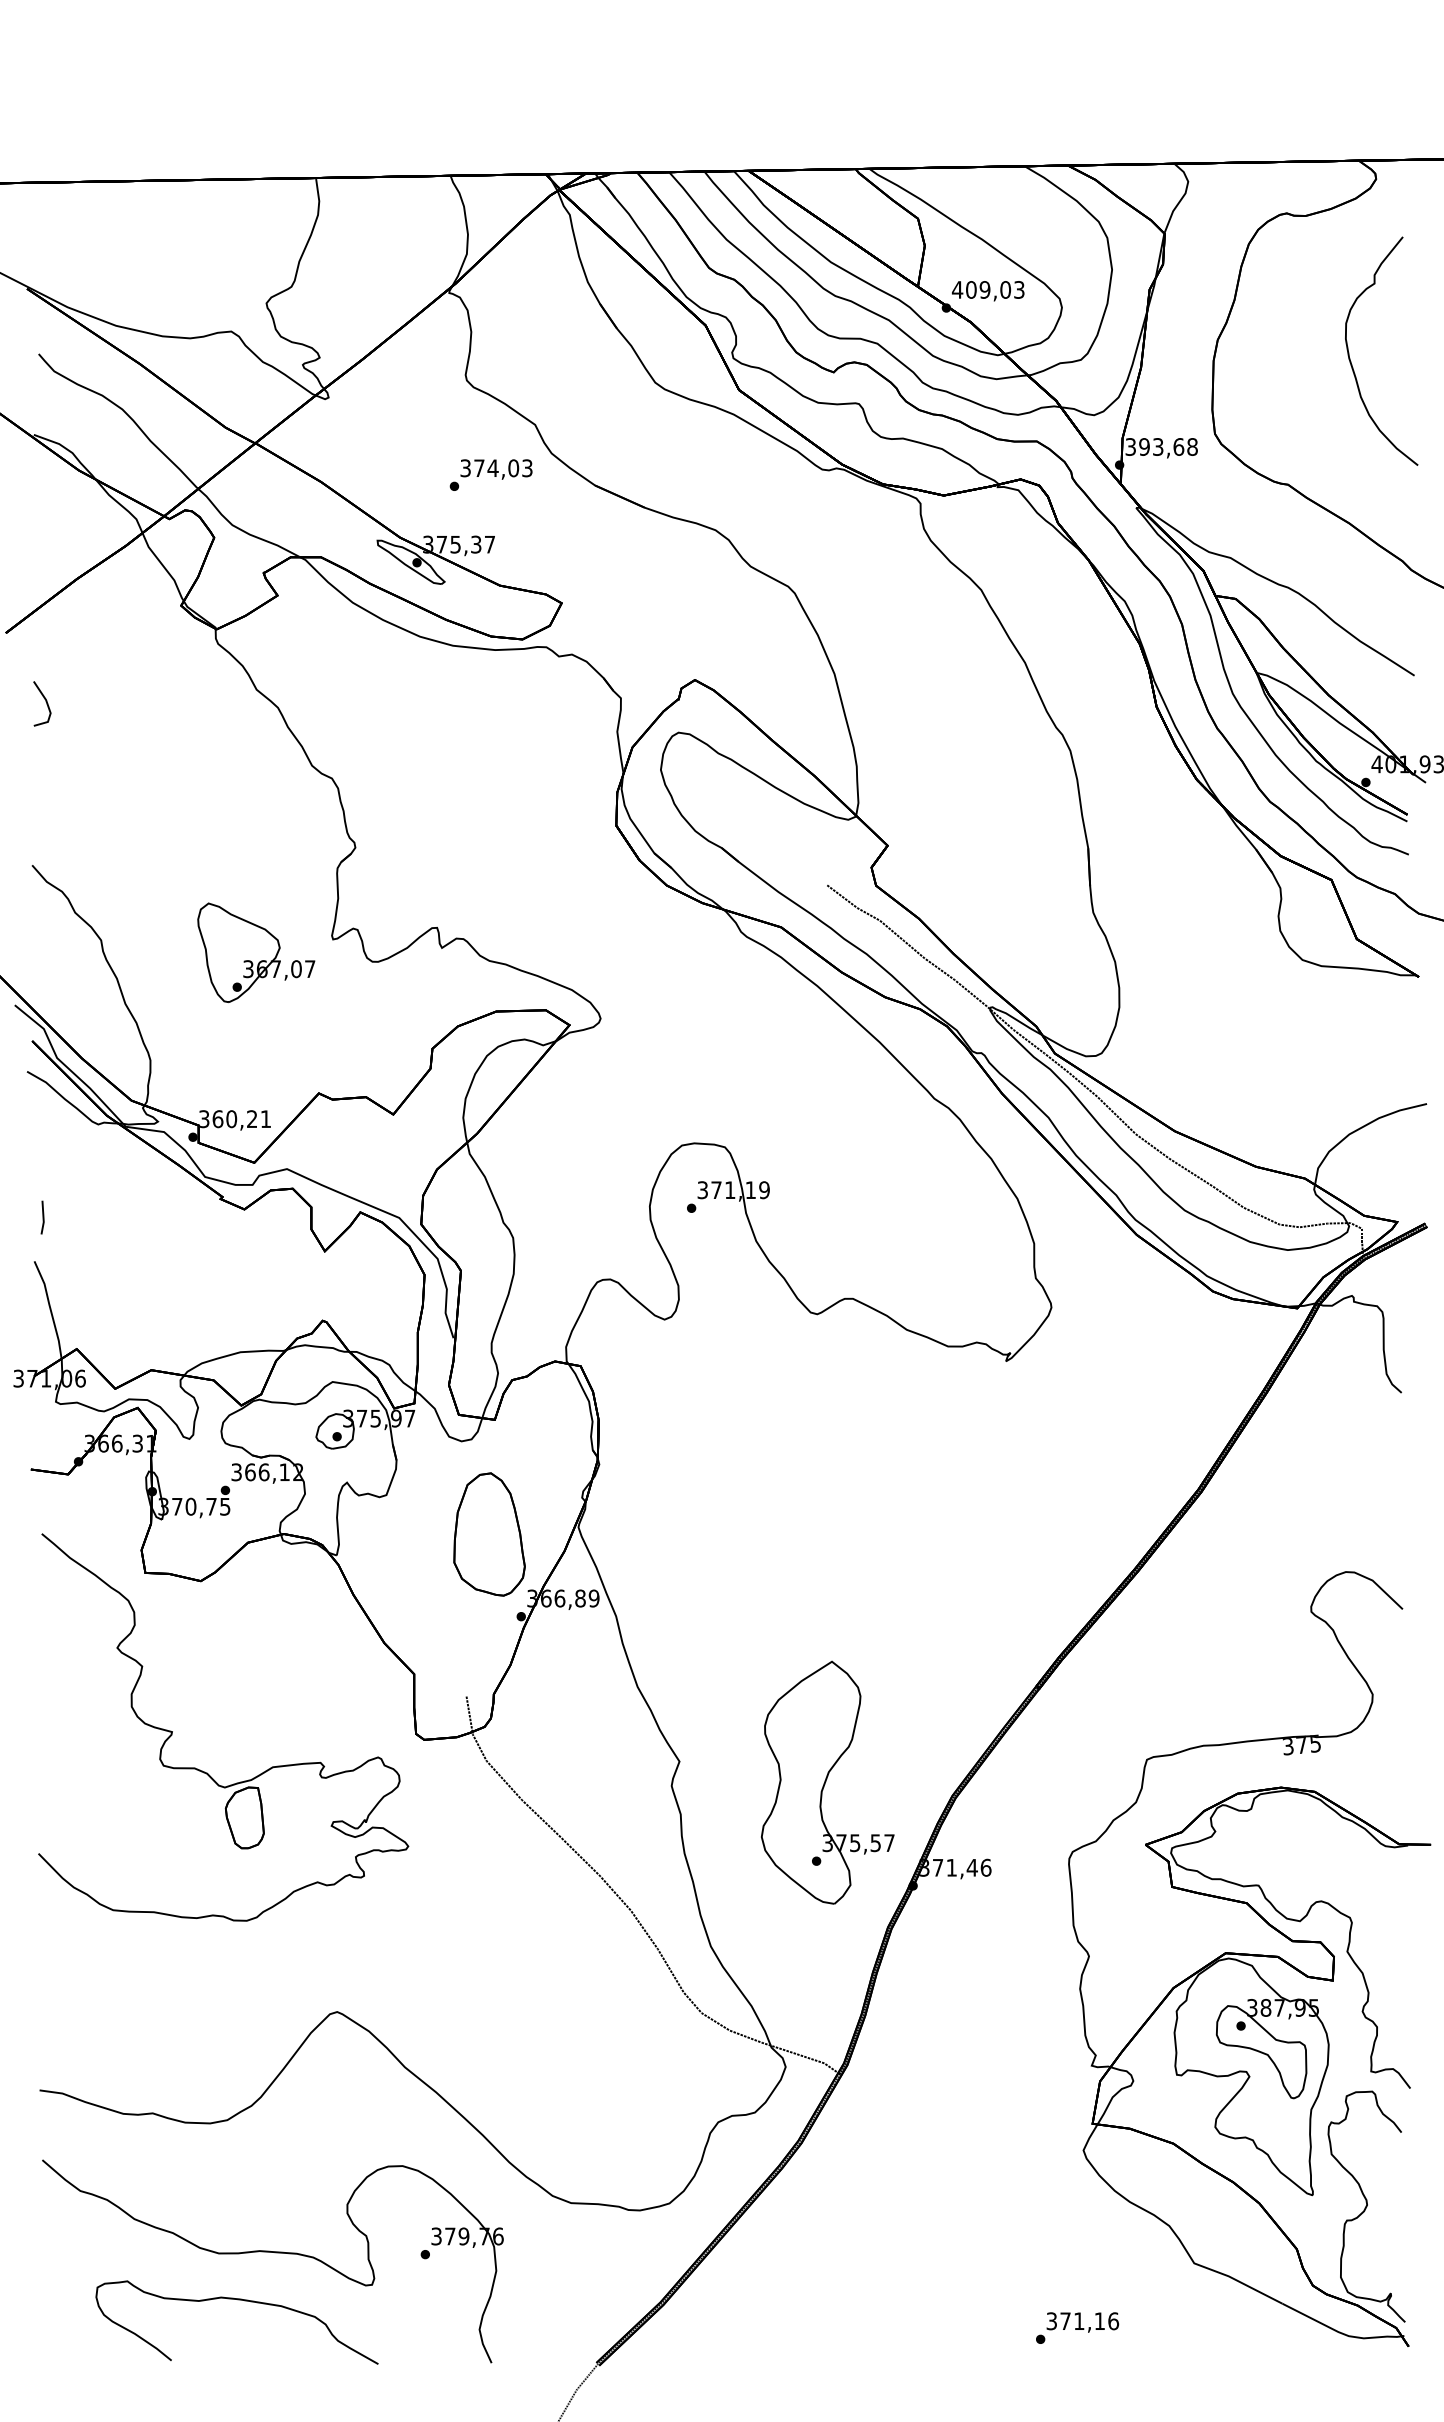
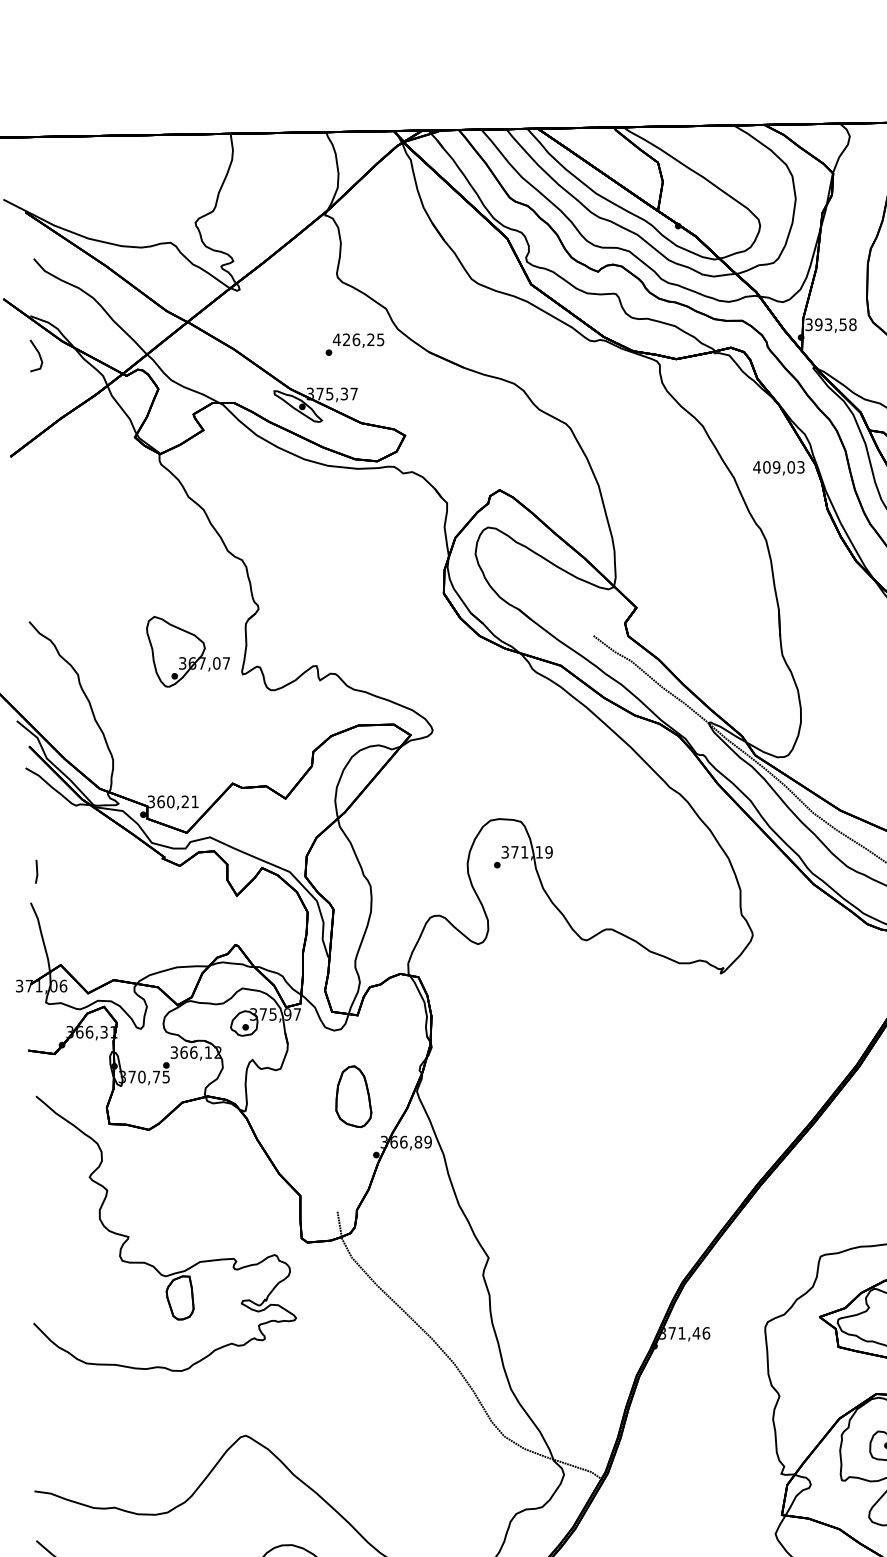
text: (988, 291) -> (779, 468), moved
text: (1178, 446) -> (842, 324), 393,68 -> 393,58
text: (496, 468) -> (358, 339), 374,03 -> 426,25
part: (42, 703) -> (36, 355), moved
part: (256, 952) -> (188, 651), moved
part: (489, 1534) -> (353, 1096), size x0.7
part: (827, 1782) -> (593, 1272), removed

